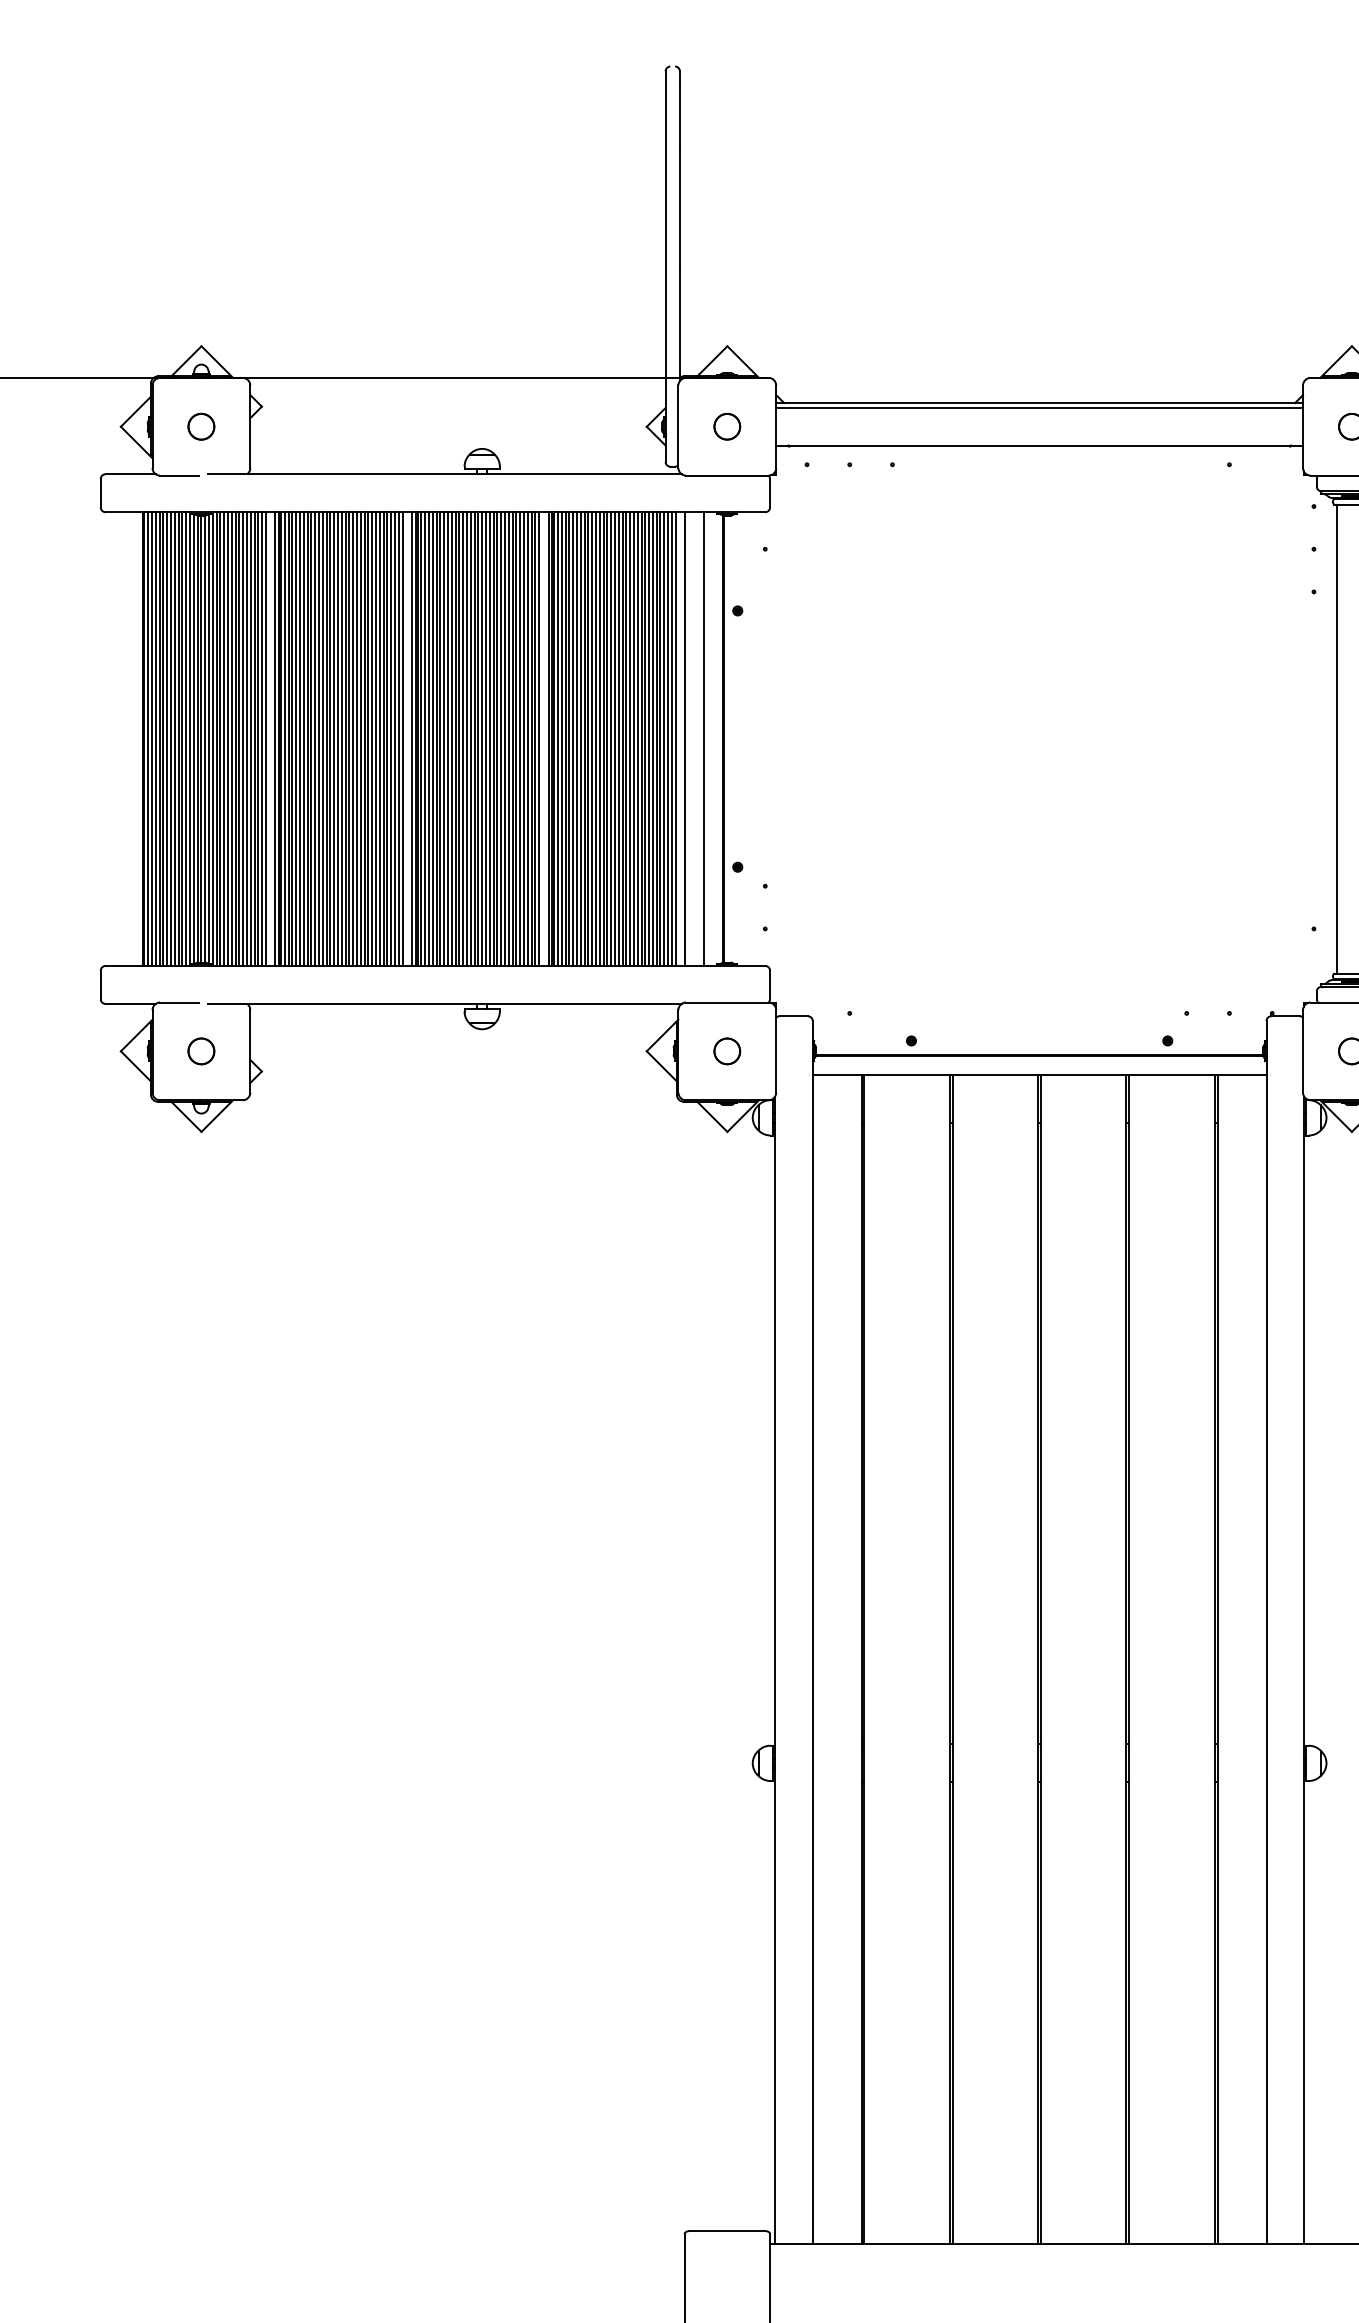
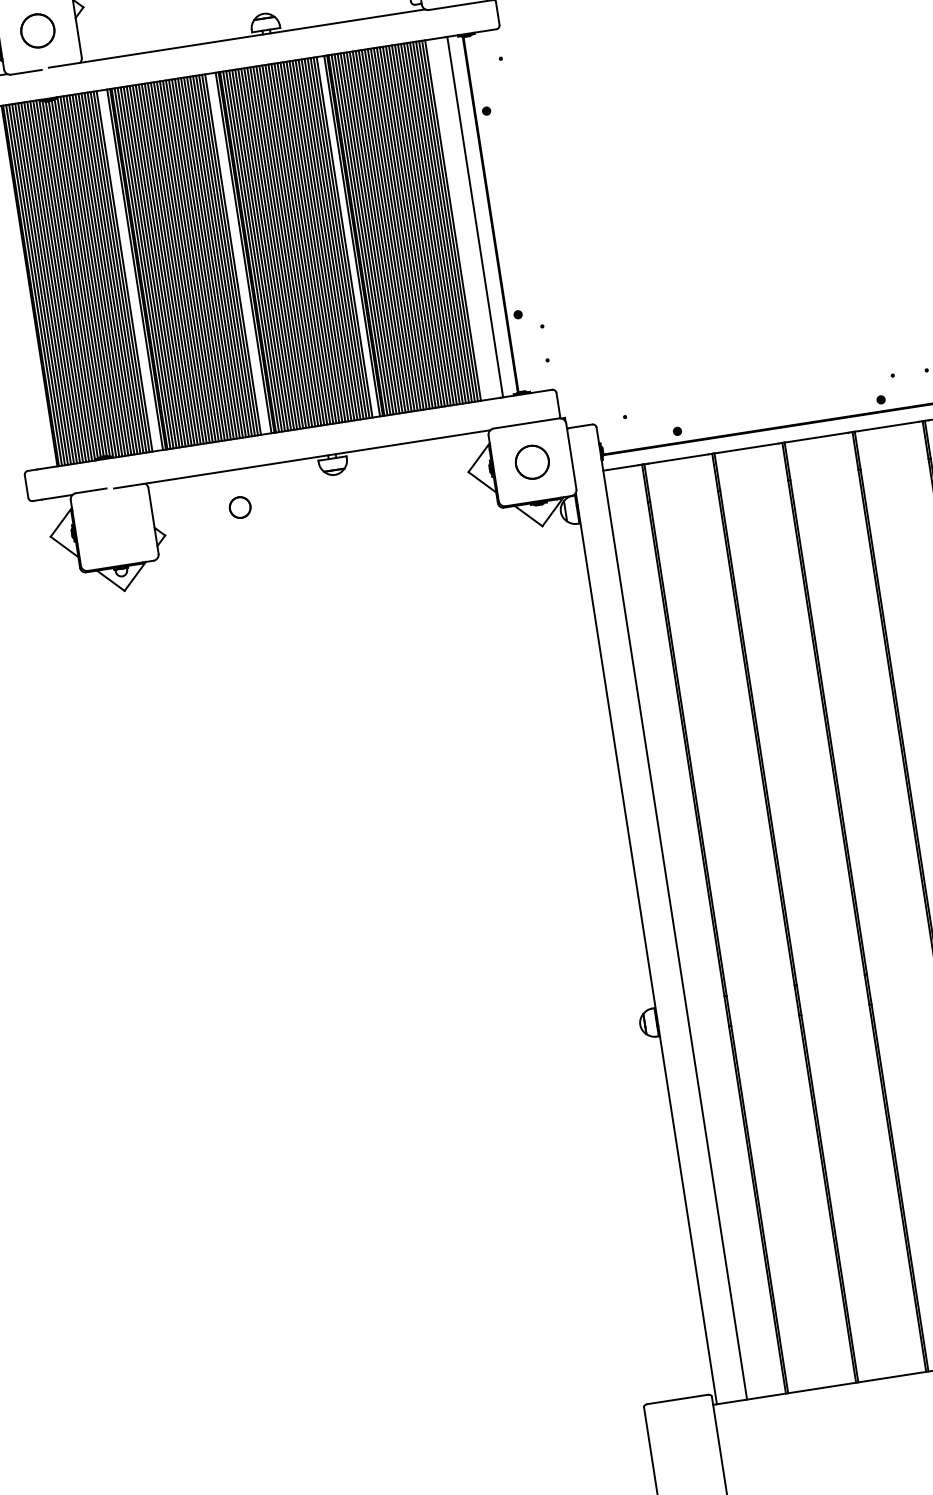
circle: (201, 426) -> (37, 30), size x1.6
line: (265, 738) -> (127, 270), removed
line: (402, 738) -> (235, 253), removed
line: (685, 738) -> (460, 218), removed
circle: (201, 1051) -> (240, 507), moved
part: (727, 1051) -> (532, 462), size x1.6

